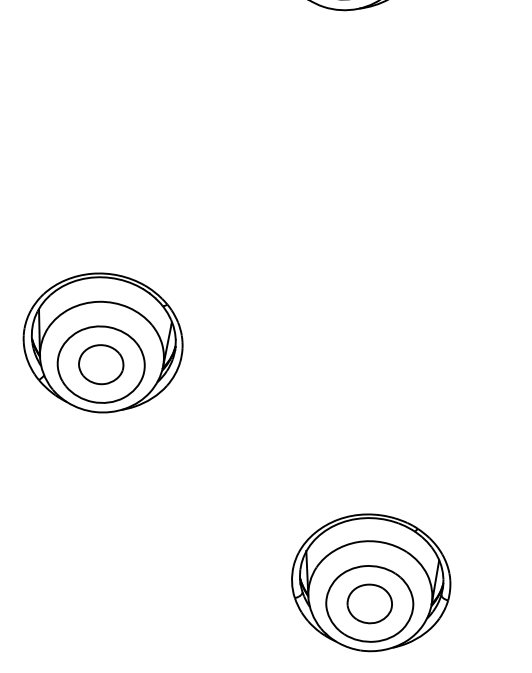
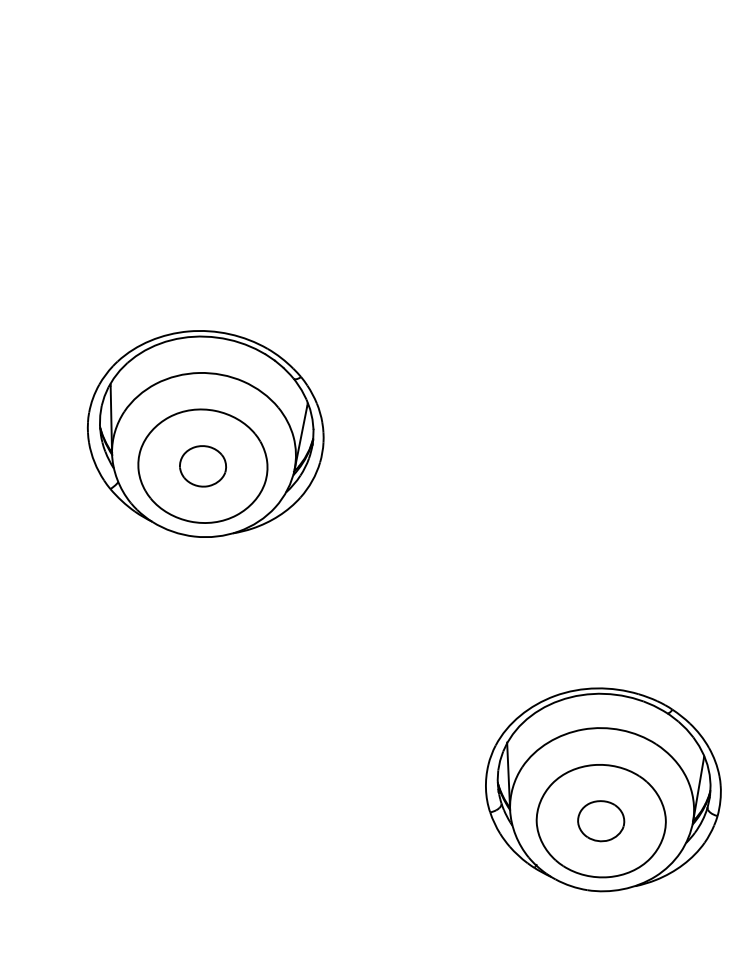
part: (101, 364) -> (203, 465), size x0.7
part: (369, 603) -> (600, 820), size x0.7

